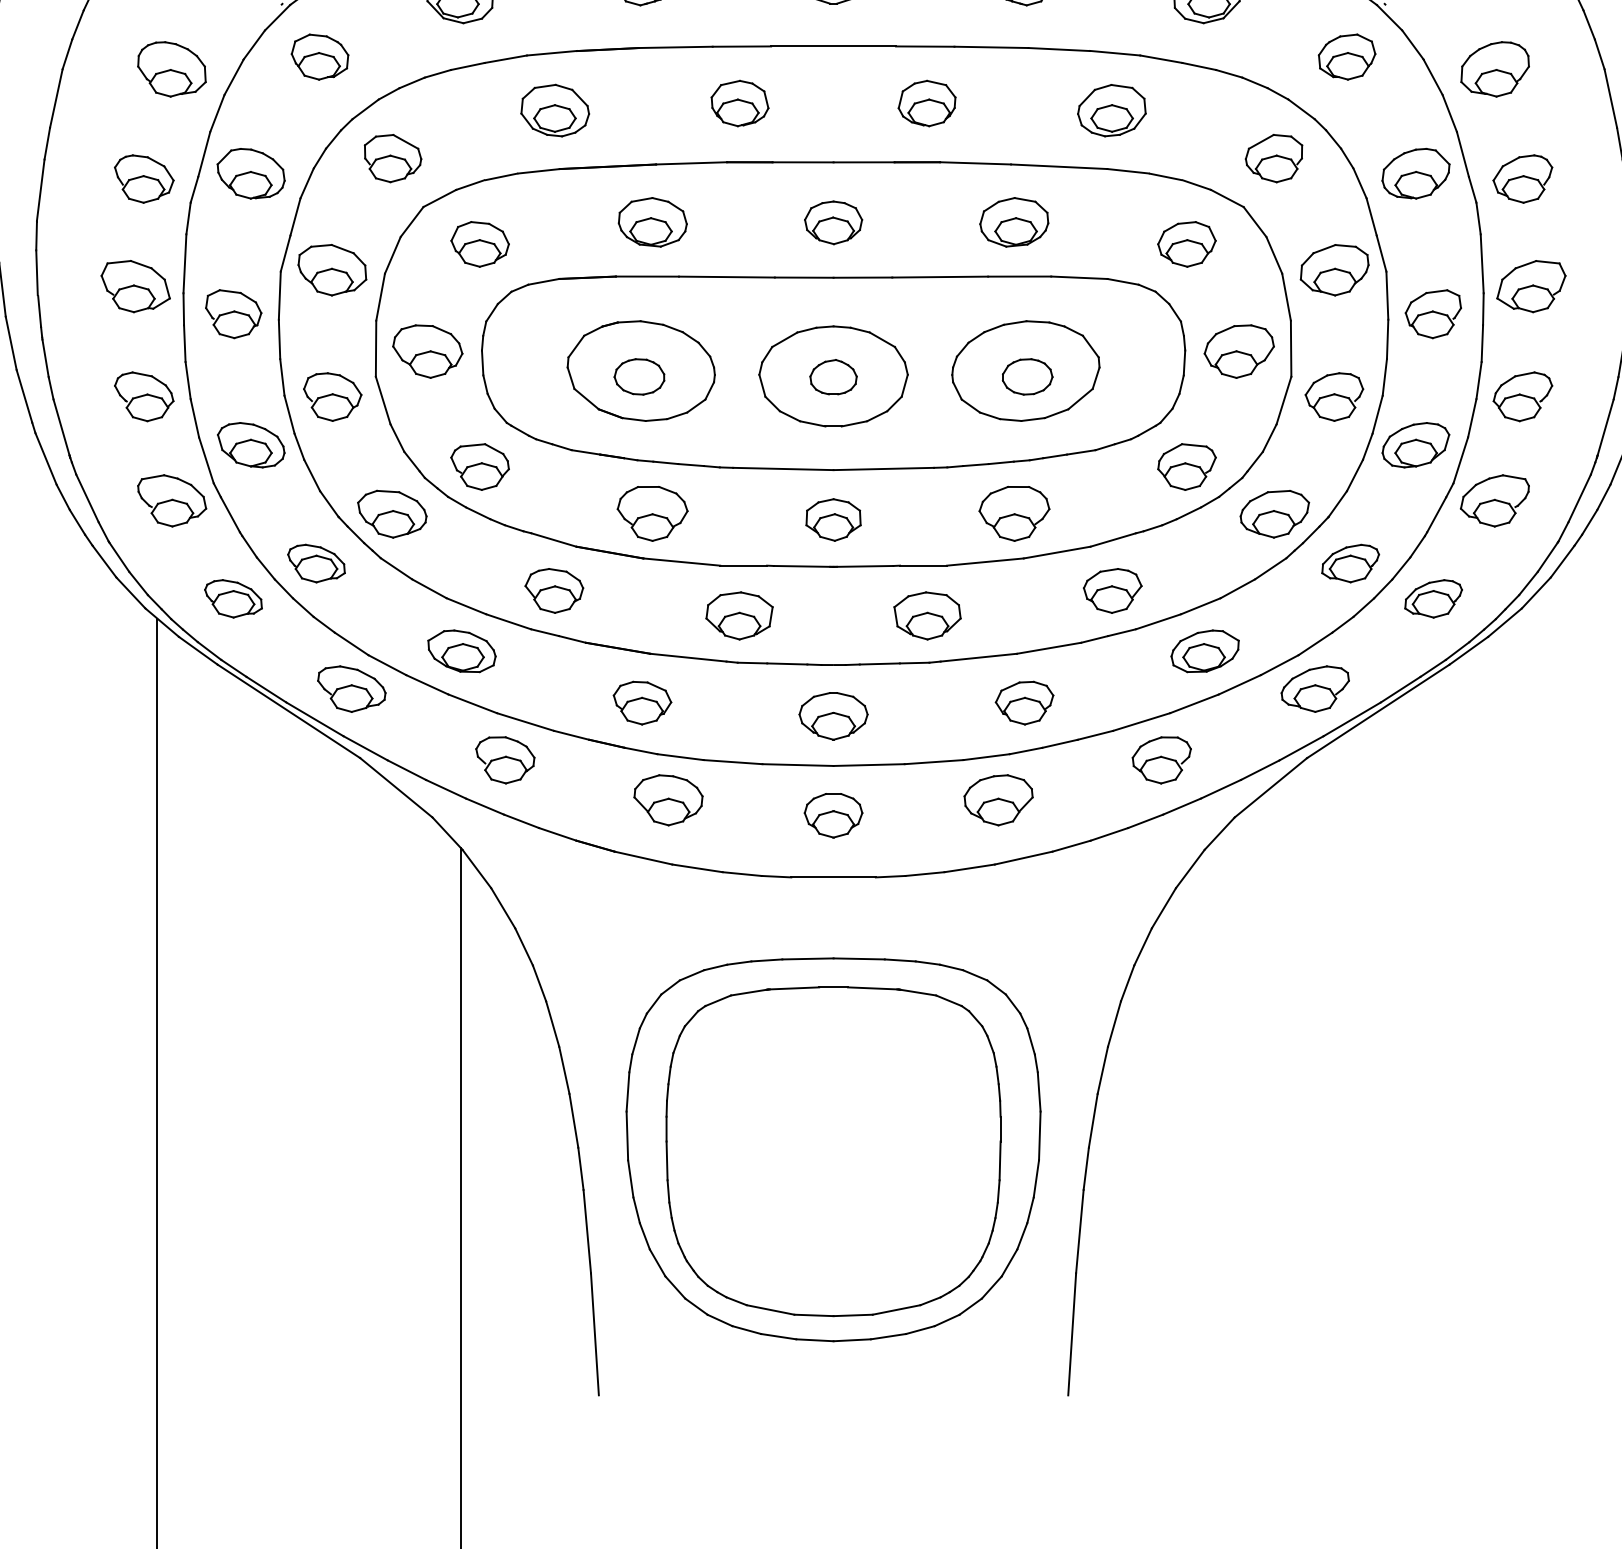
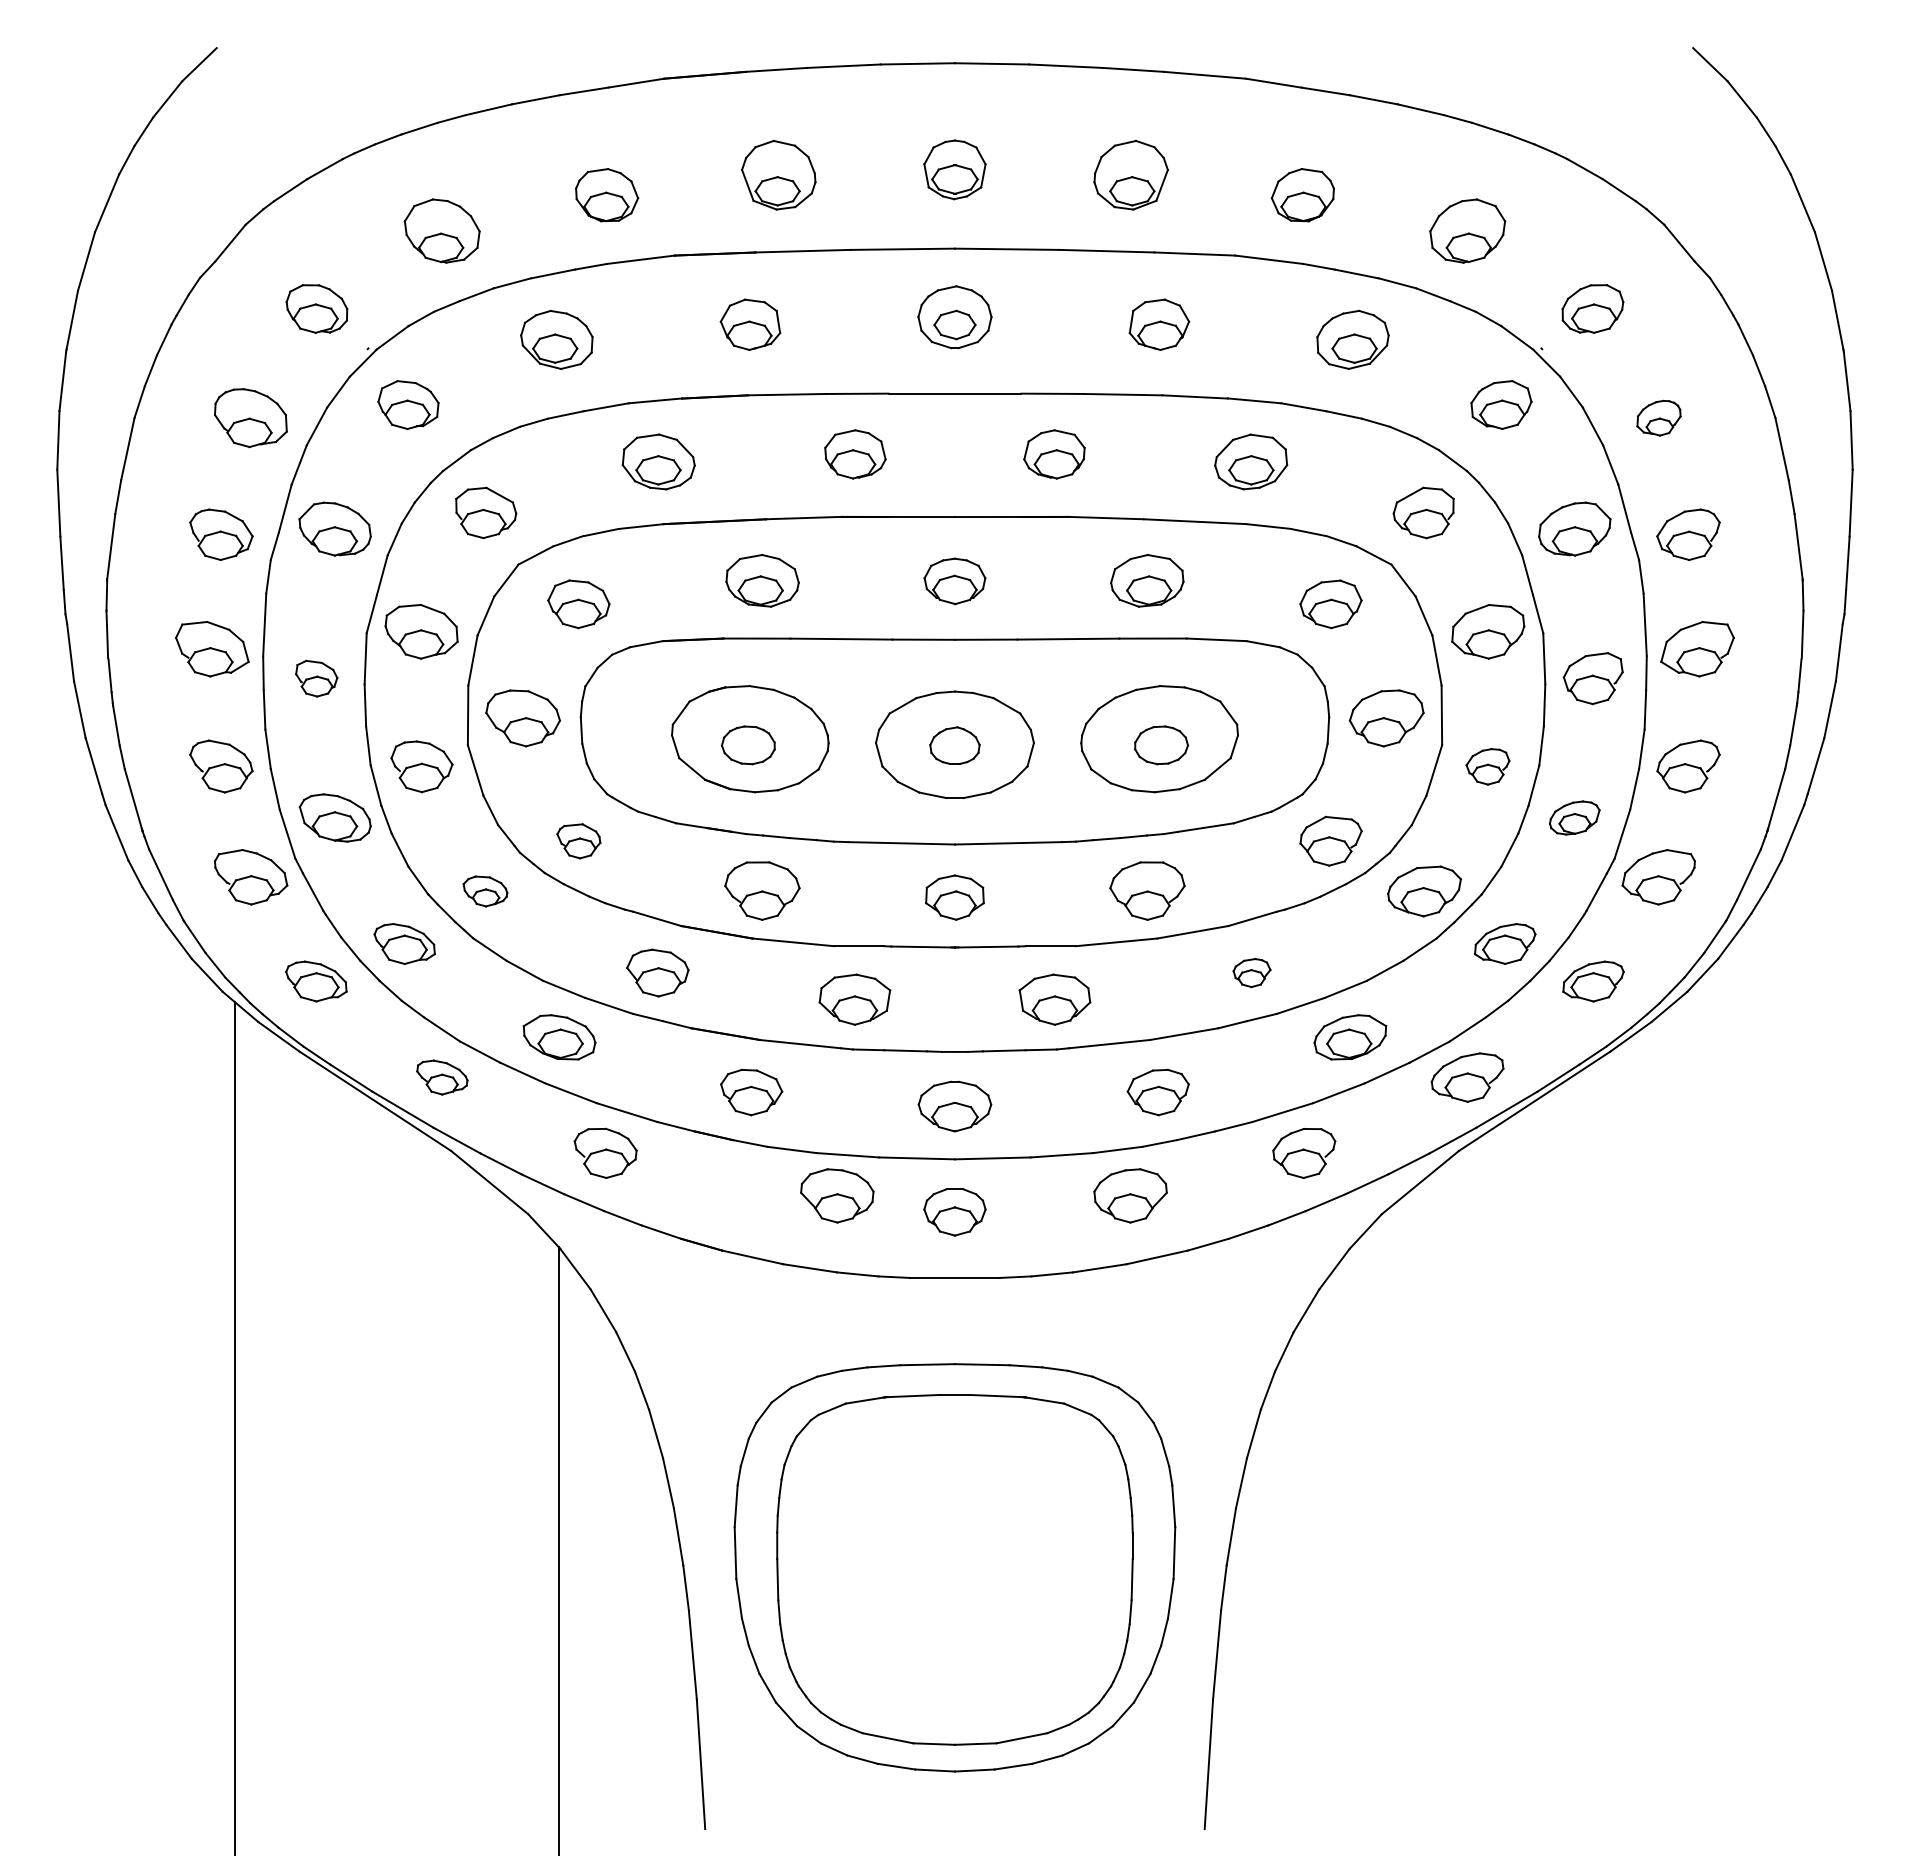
part: (1494, 69) -> (1658, 418), size x0.6
part: (233, 314) -> (316, 678), size x0.7
part: (1333, 396) -> (1487, 766), size x0.7
part: (1415, 444) -> (1574, 817), size x0.7
part: (479, 467) -> (578, 841), size x0.7
part: (392, 514) -> (485, 891), size x0.6
part: (1112, 590) -> (1251, 972), size x0.6
part: (352, 689) -> (442, 1077), size x0.7
part: (668, 799) -> (837, 1195), moved

